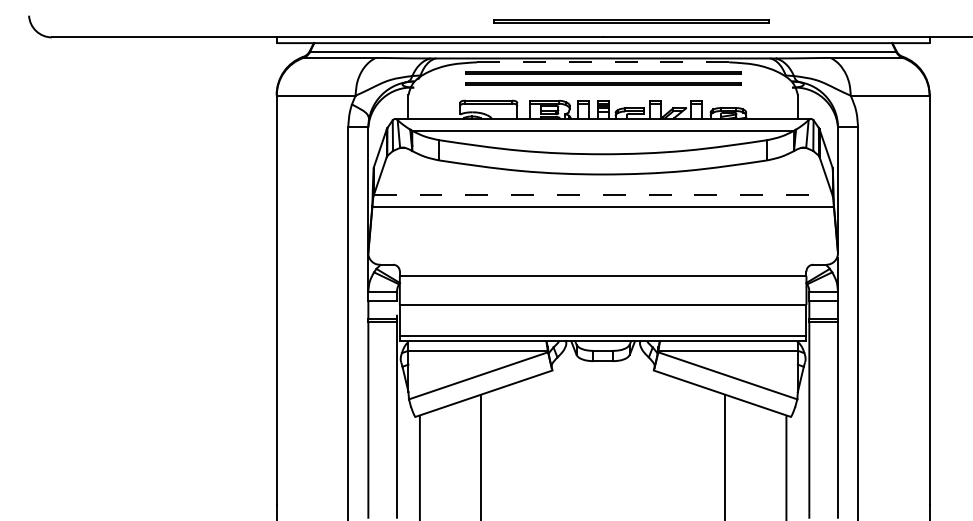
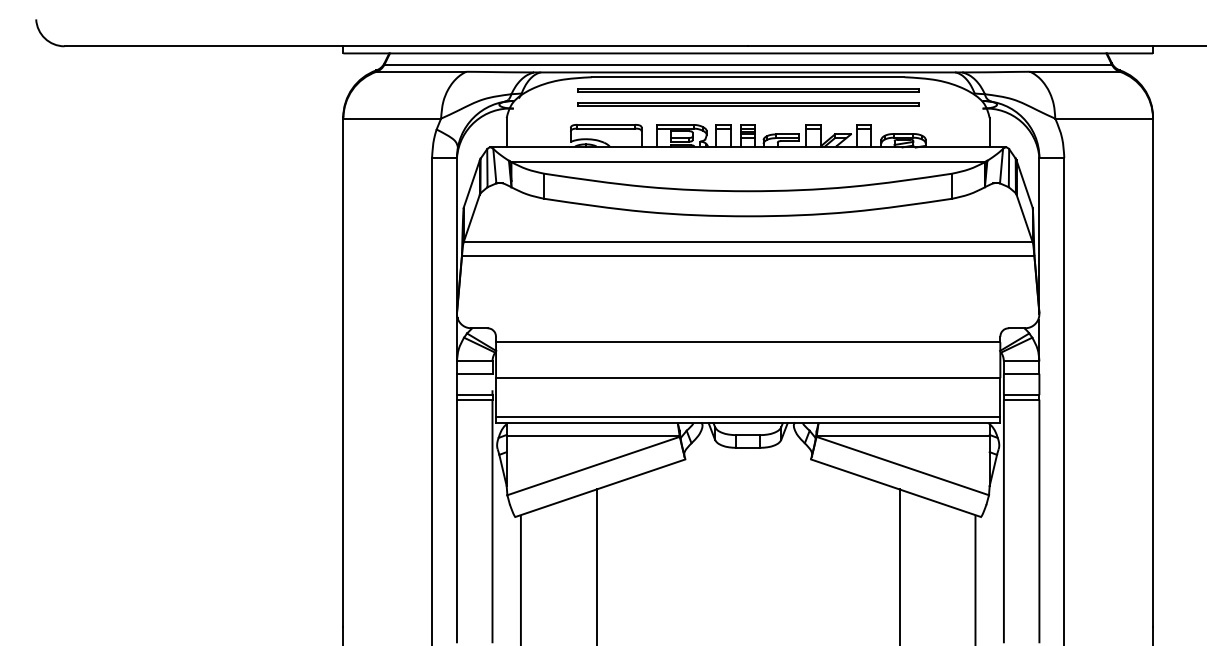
line: (631, 20) -> (783, 25), removed
line: (603, 62) -> (748, 77), dashed -> solid
line: (603, 195) -> (748, 242), dashed -> solid

